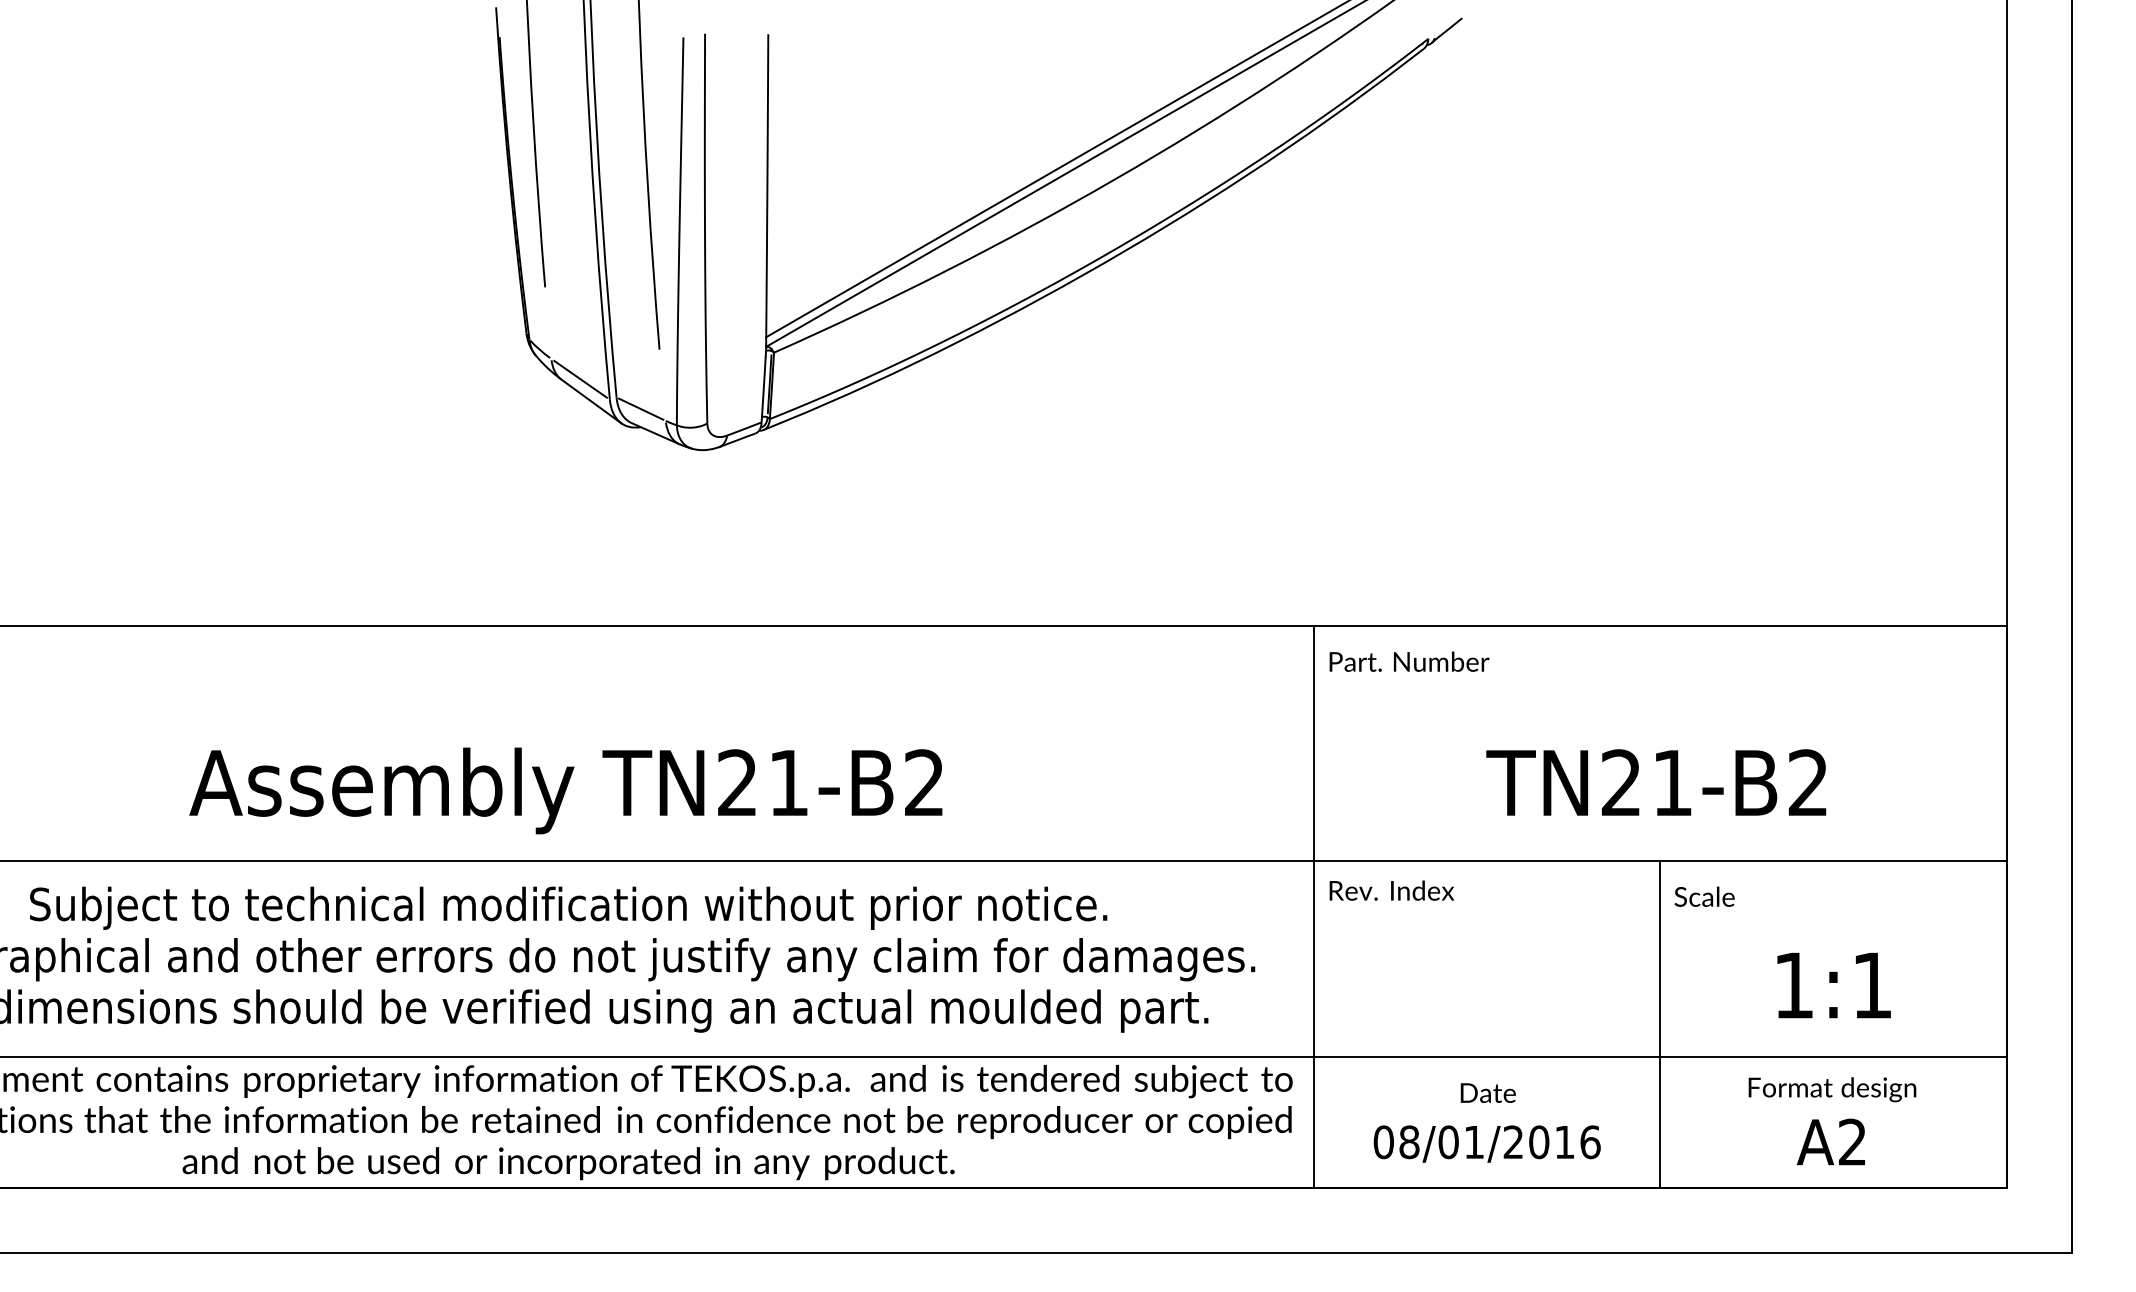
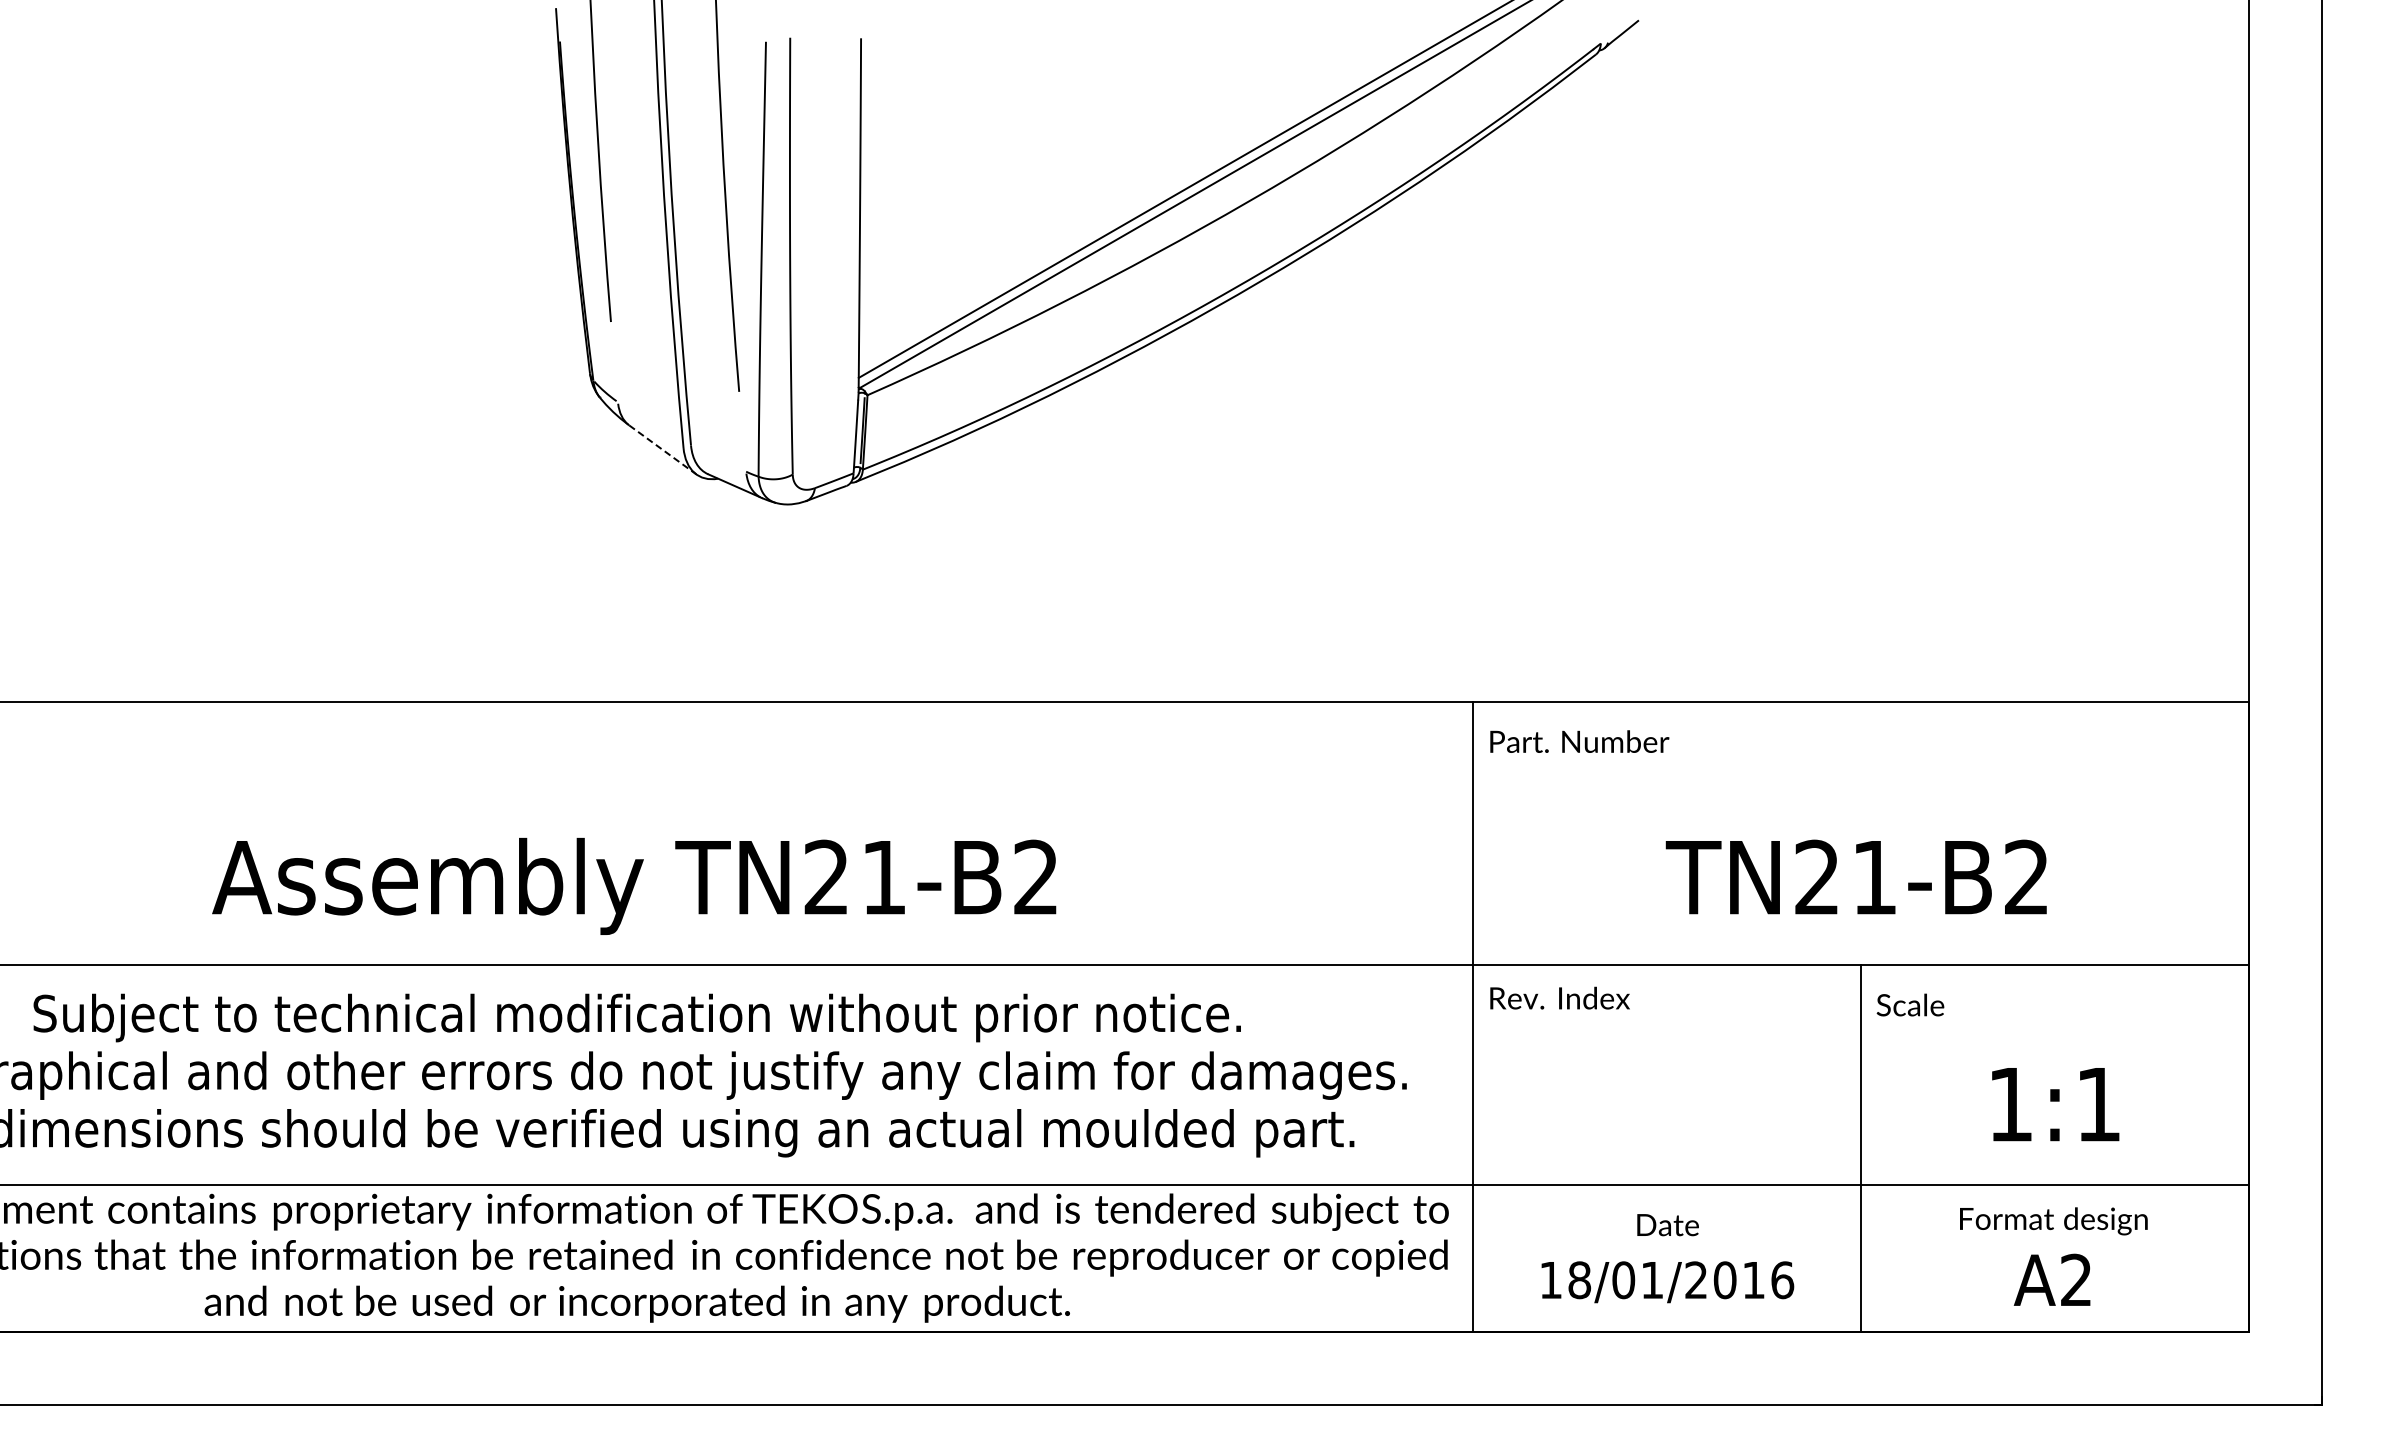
line: (580, 378) -> (650, 424), removed
line: (591, 401) -> (662, 449), solid -> dashed
line: (641, 409) -> (718, 458), removed
text: (1383, 1142) -> (1550, 1280), 08/01/2016 -> 18/01/2016

